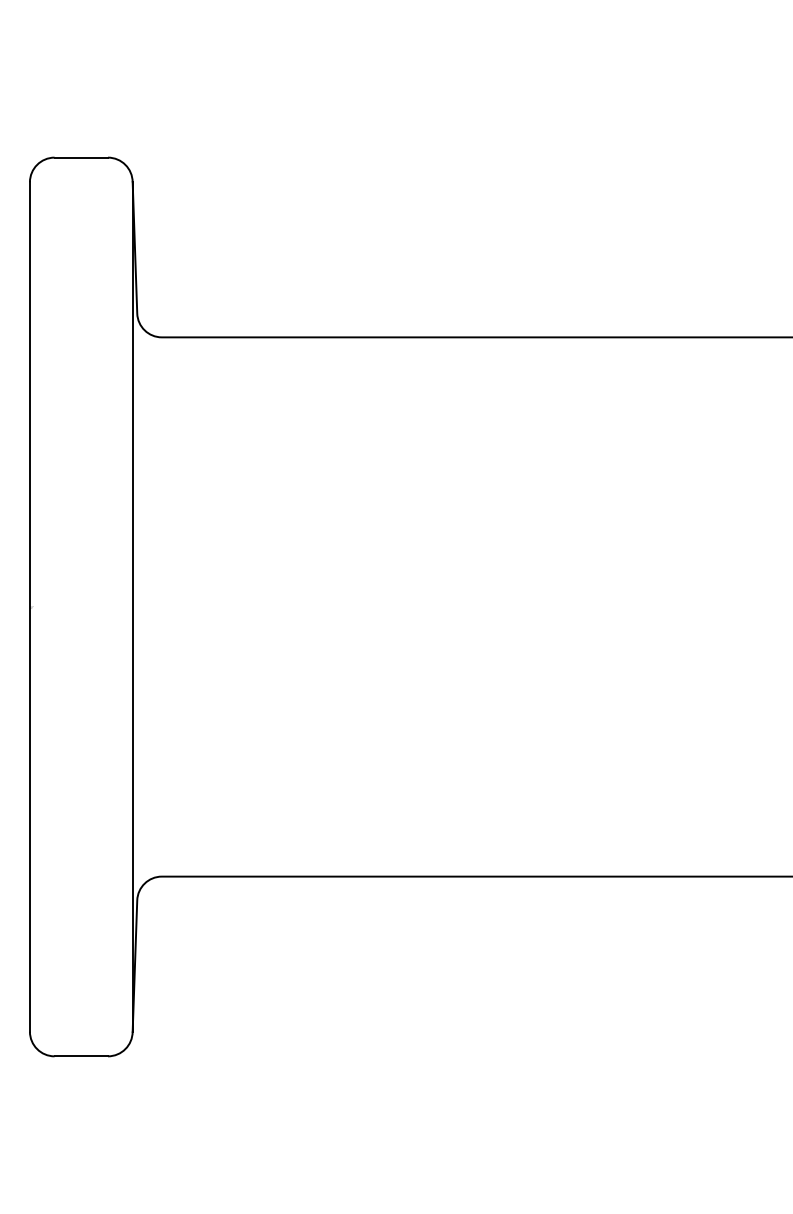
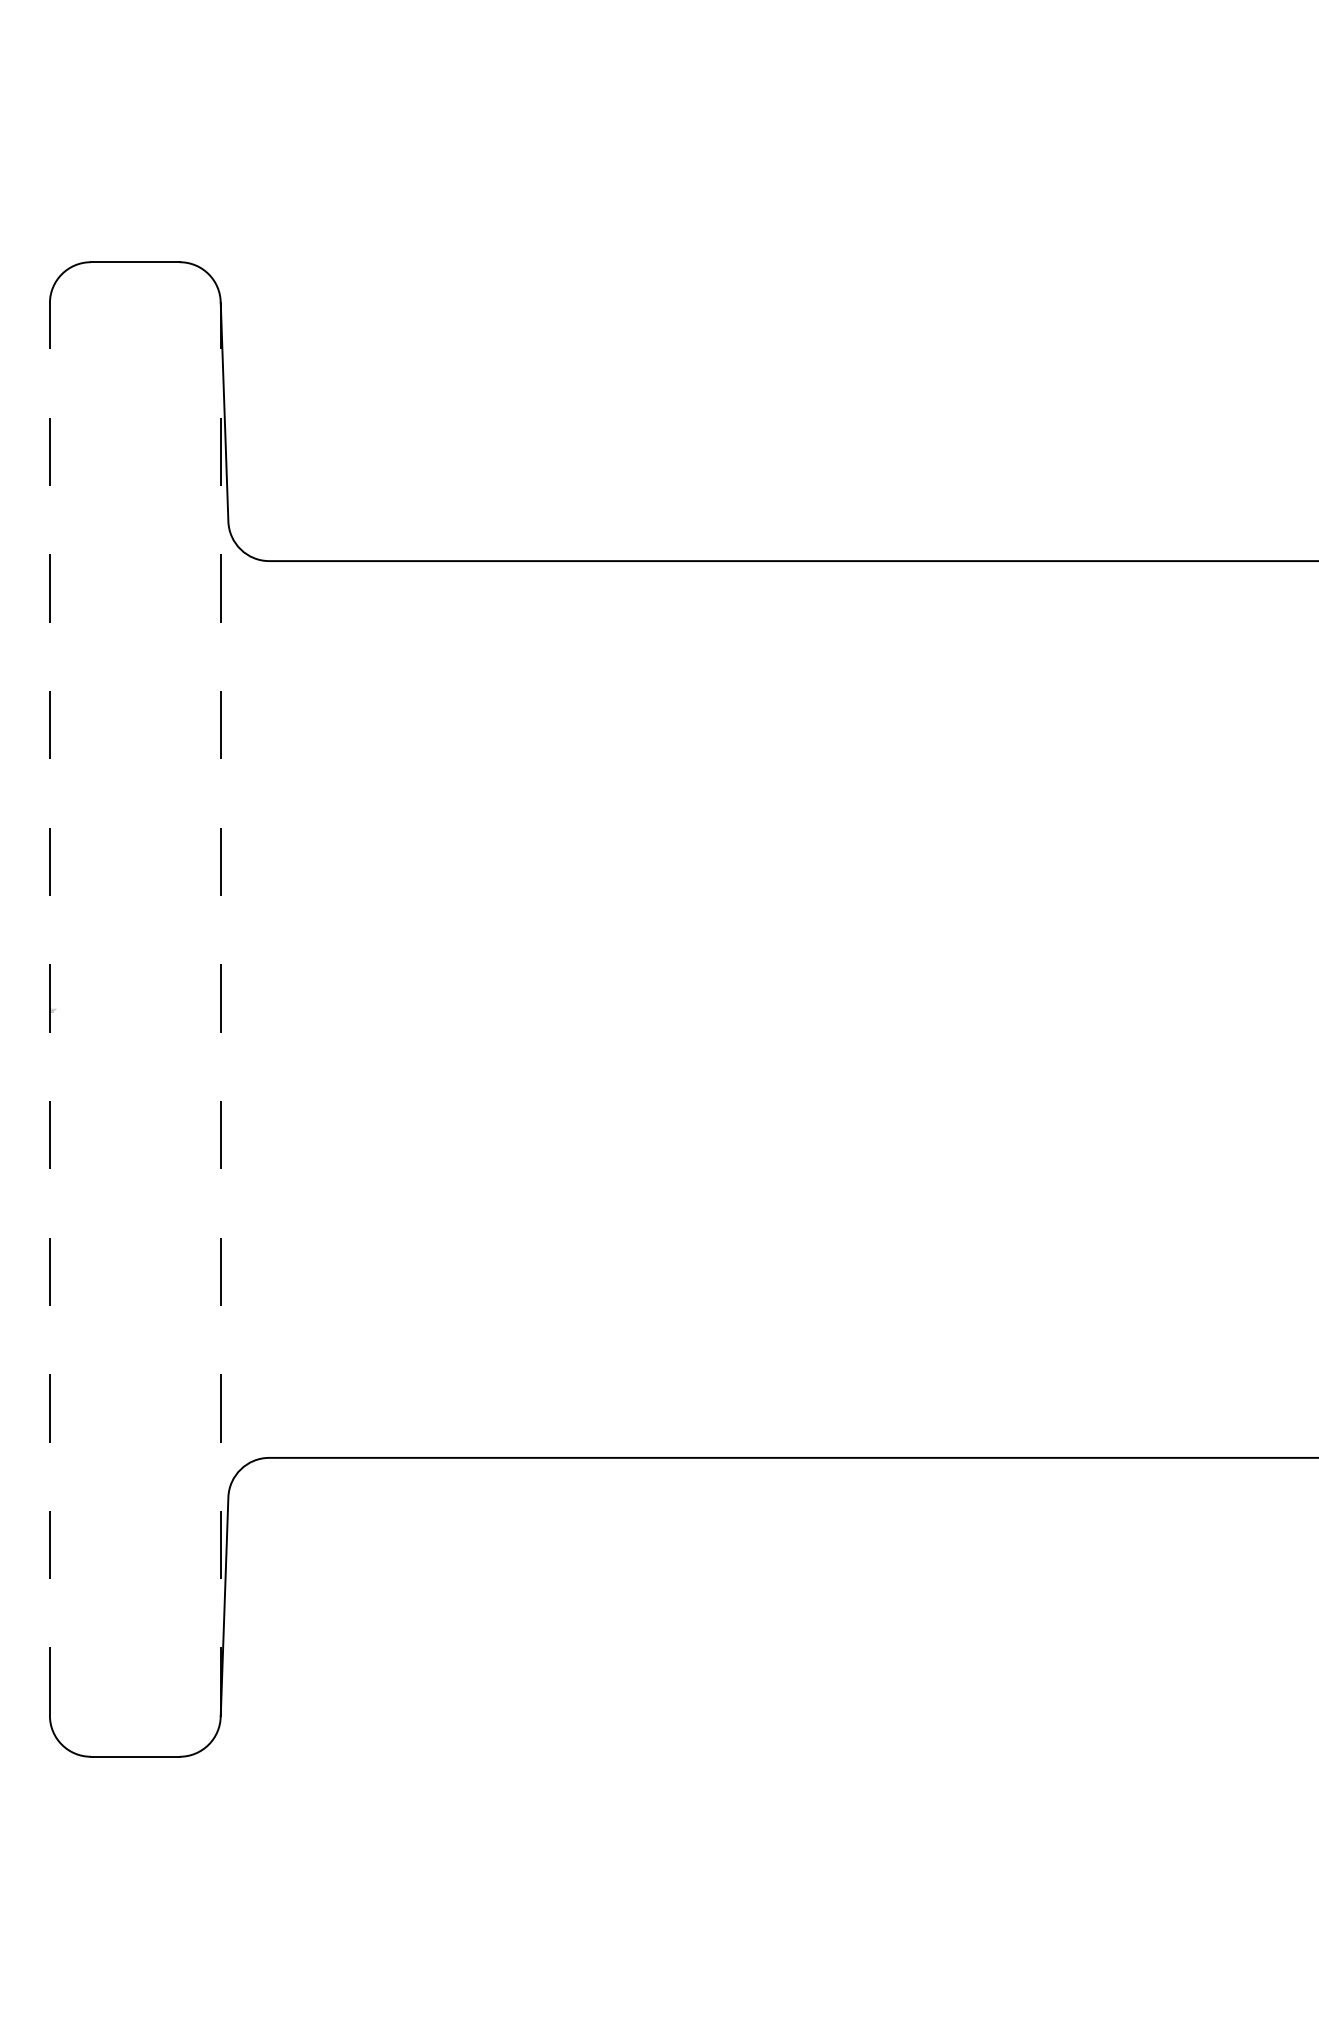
line: (29, 607) -> (49, 1010), solid -> dashed
line: (132, 607) -> (220, 1010), solid -> dashed

